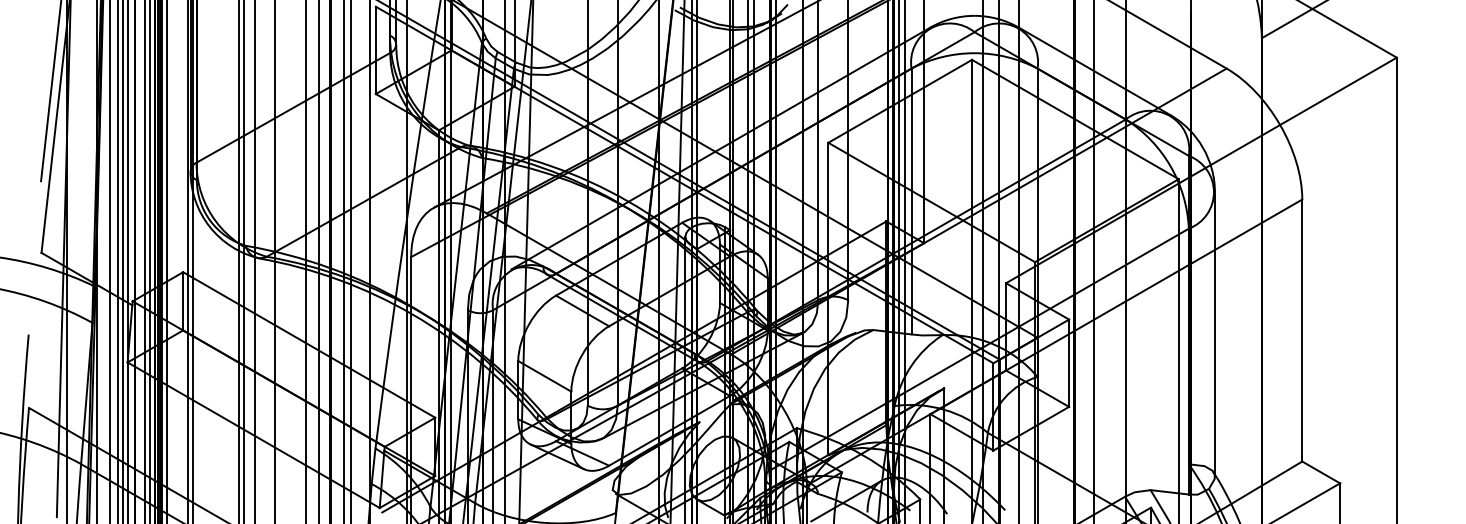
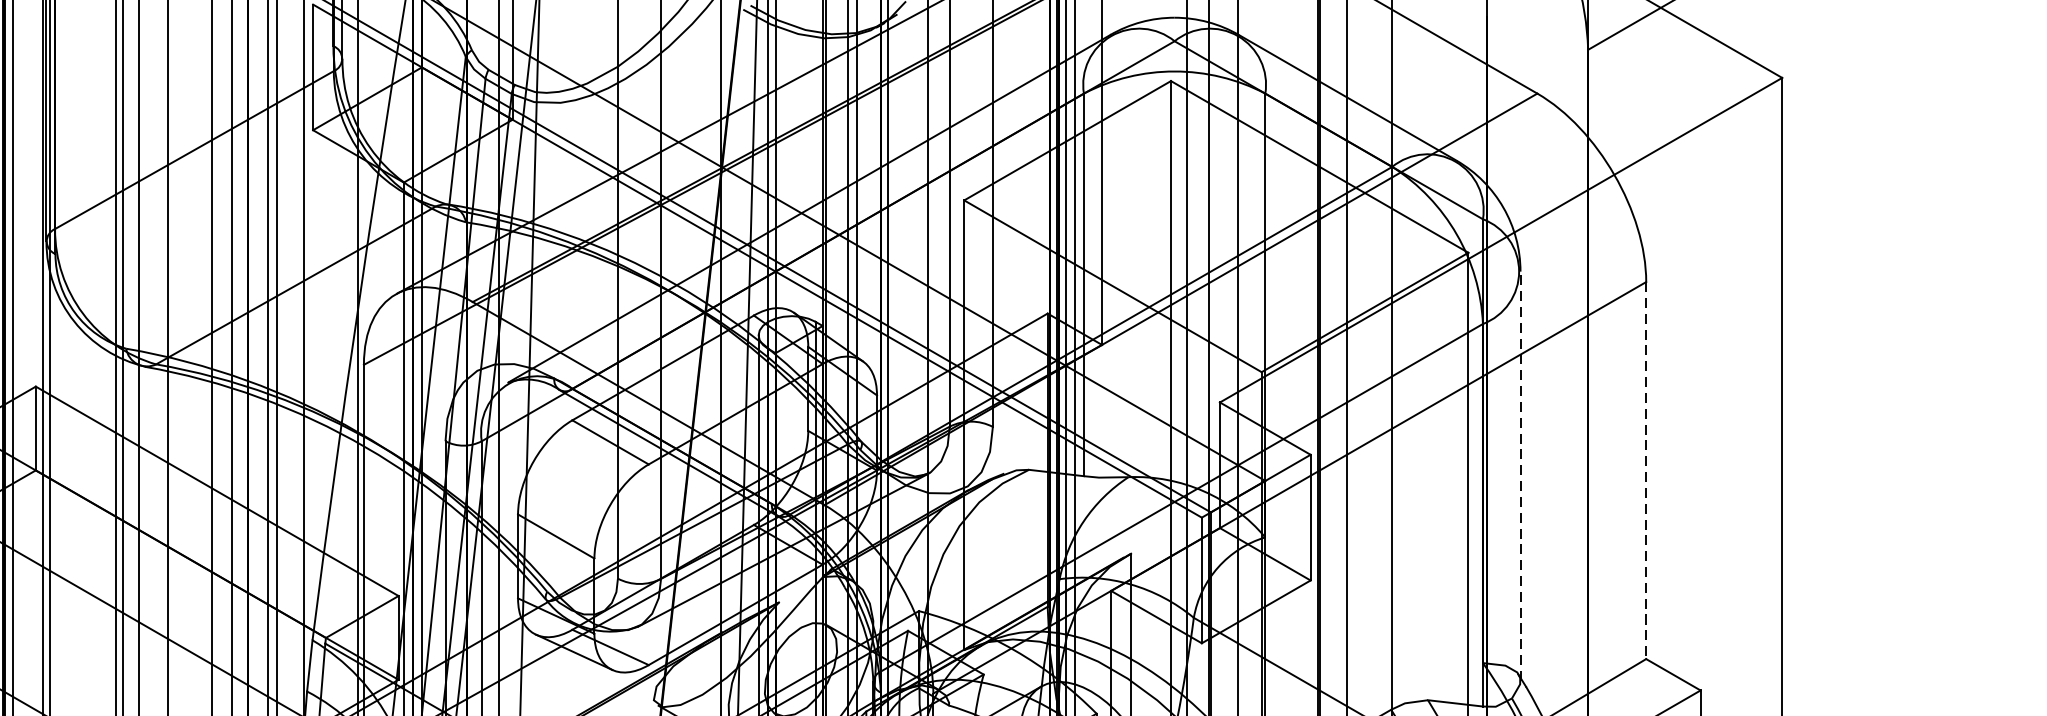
line: (1302, 330) -> (1646, 470), solid -> dashed
line: (1214, 334) -> (1519, 476), solid -> dashed

